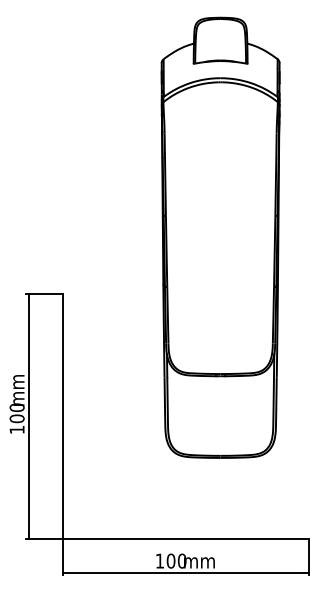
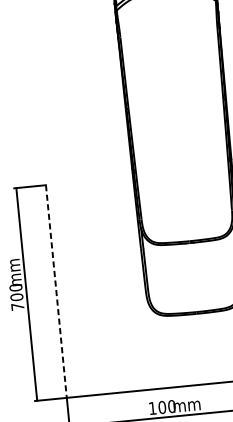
line: (62, 416) -> (55, 291), solid -> dashed
text: (16, 429) -> (17, 306), 100 -> 700

